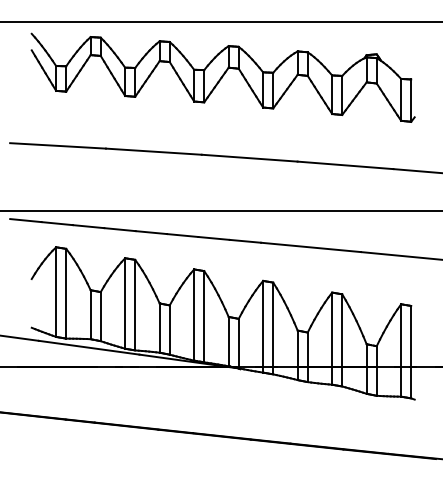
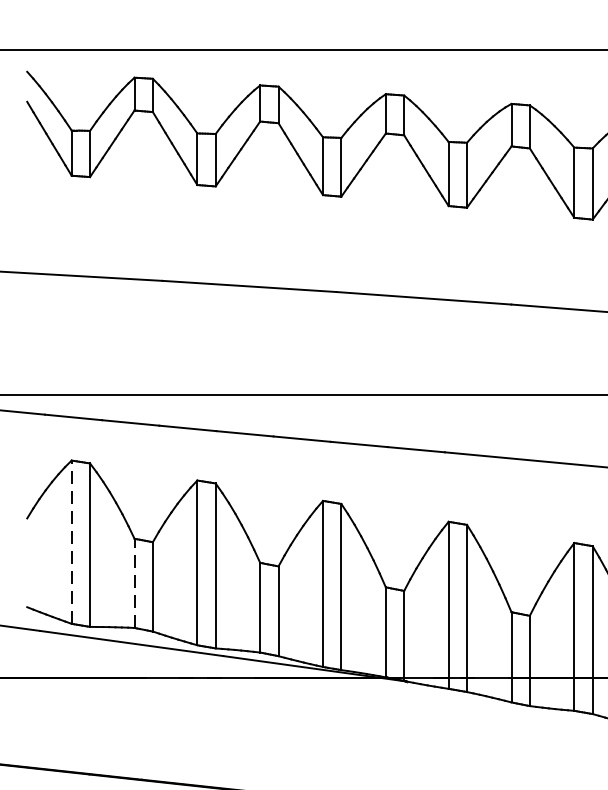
line: (56, 292) -> (72, 542), solid -> dashed
line: (90, 314) -> (134, 582), solid -> dashed

